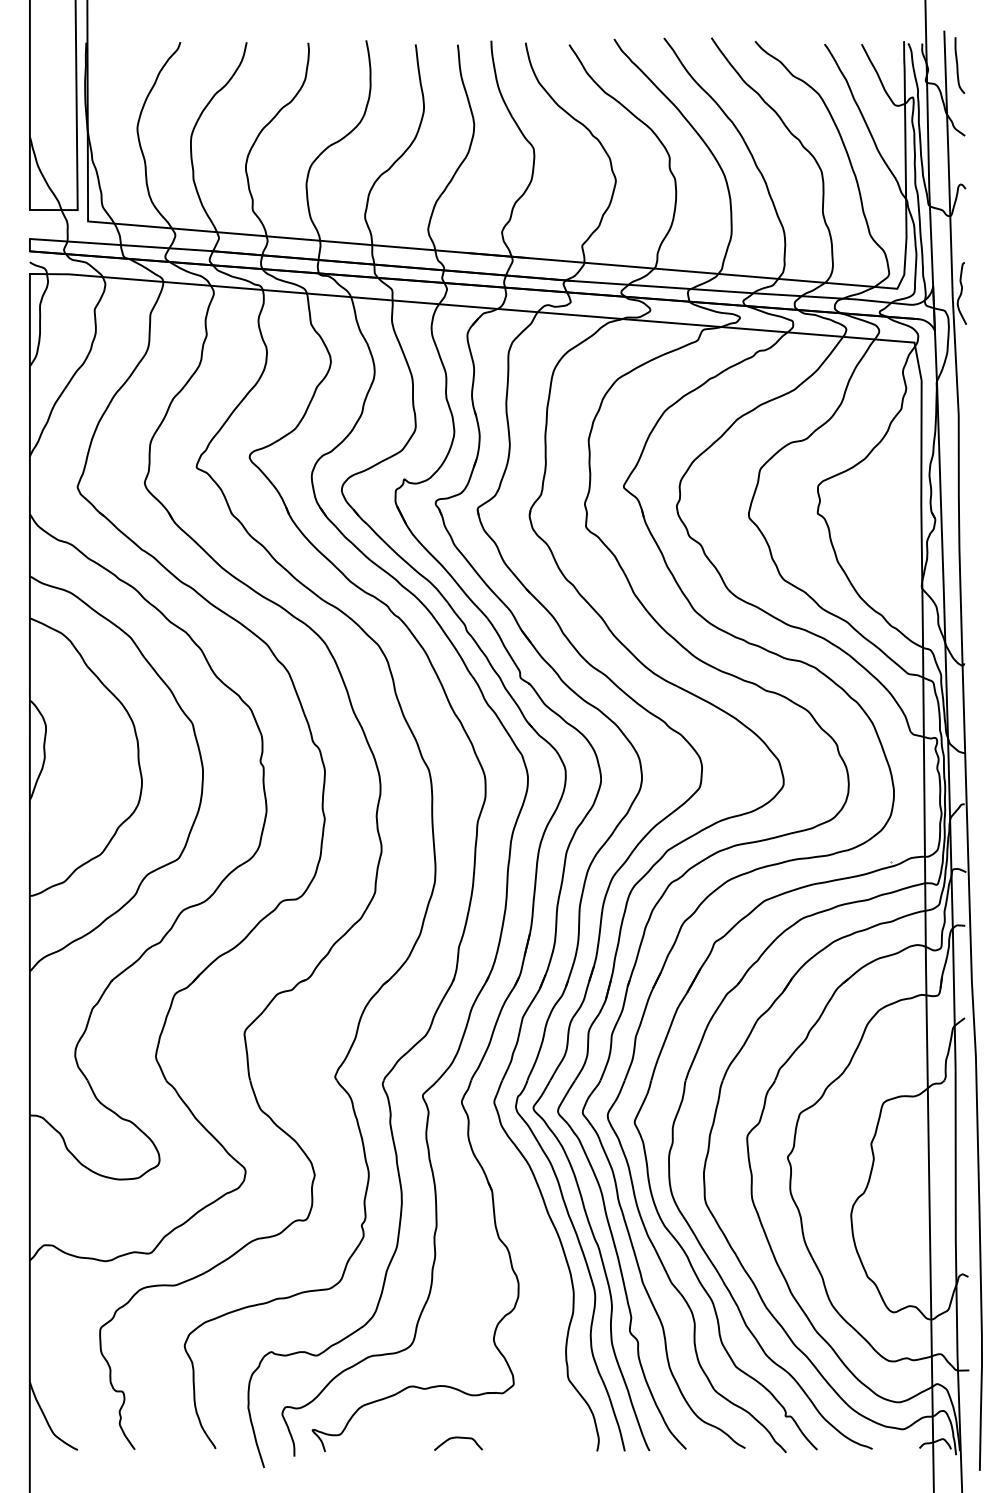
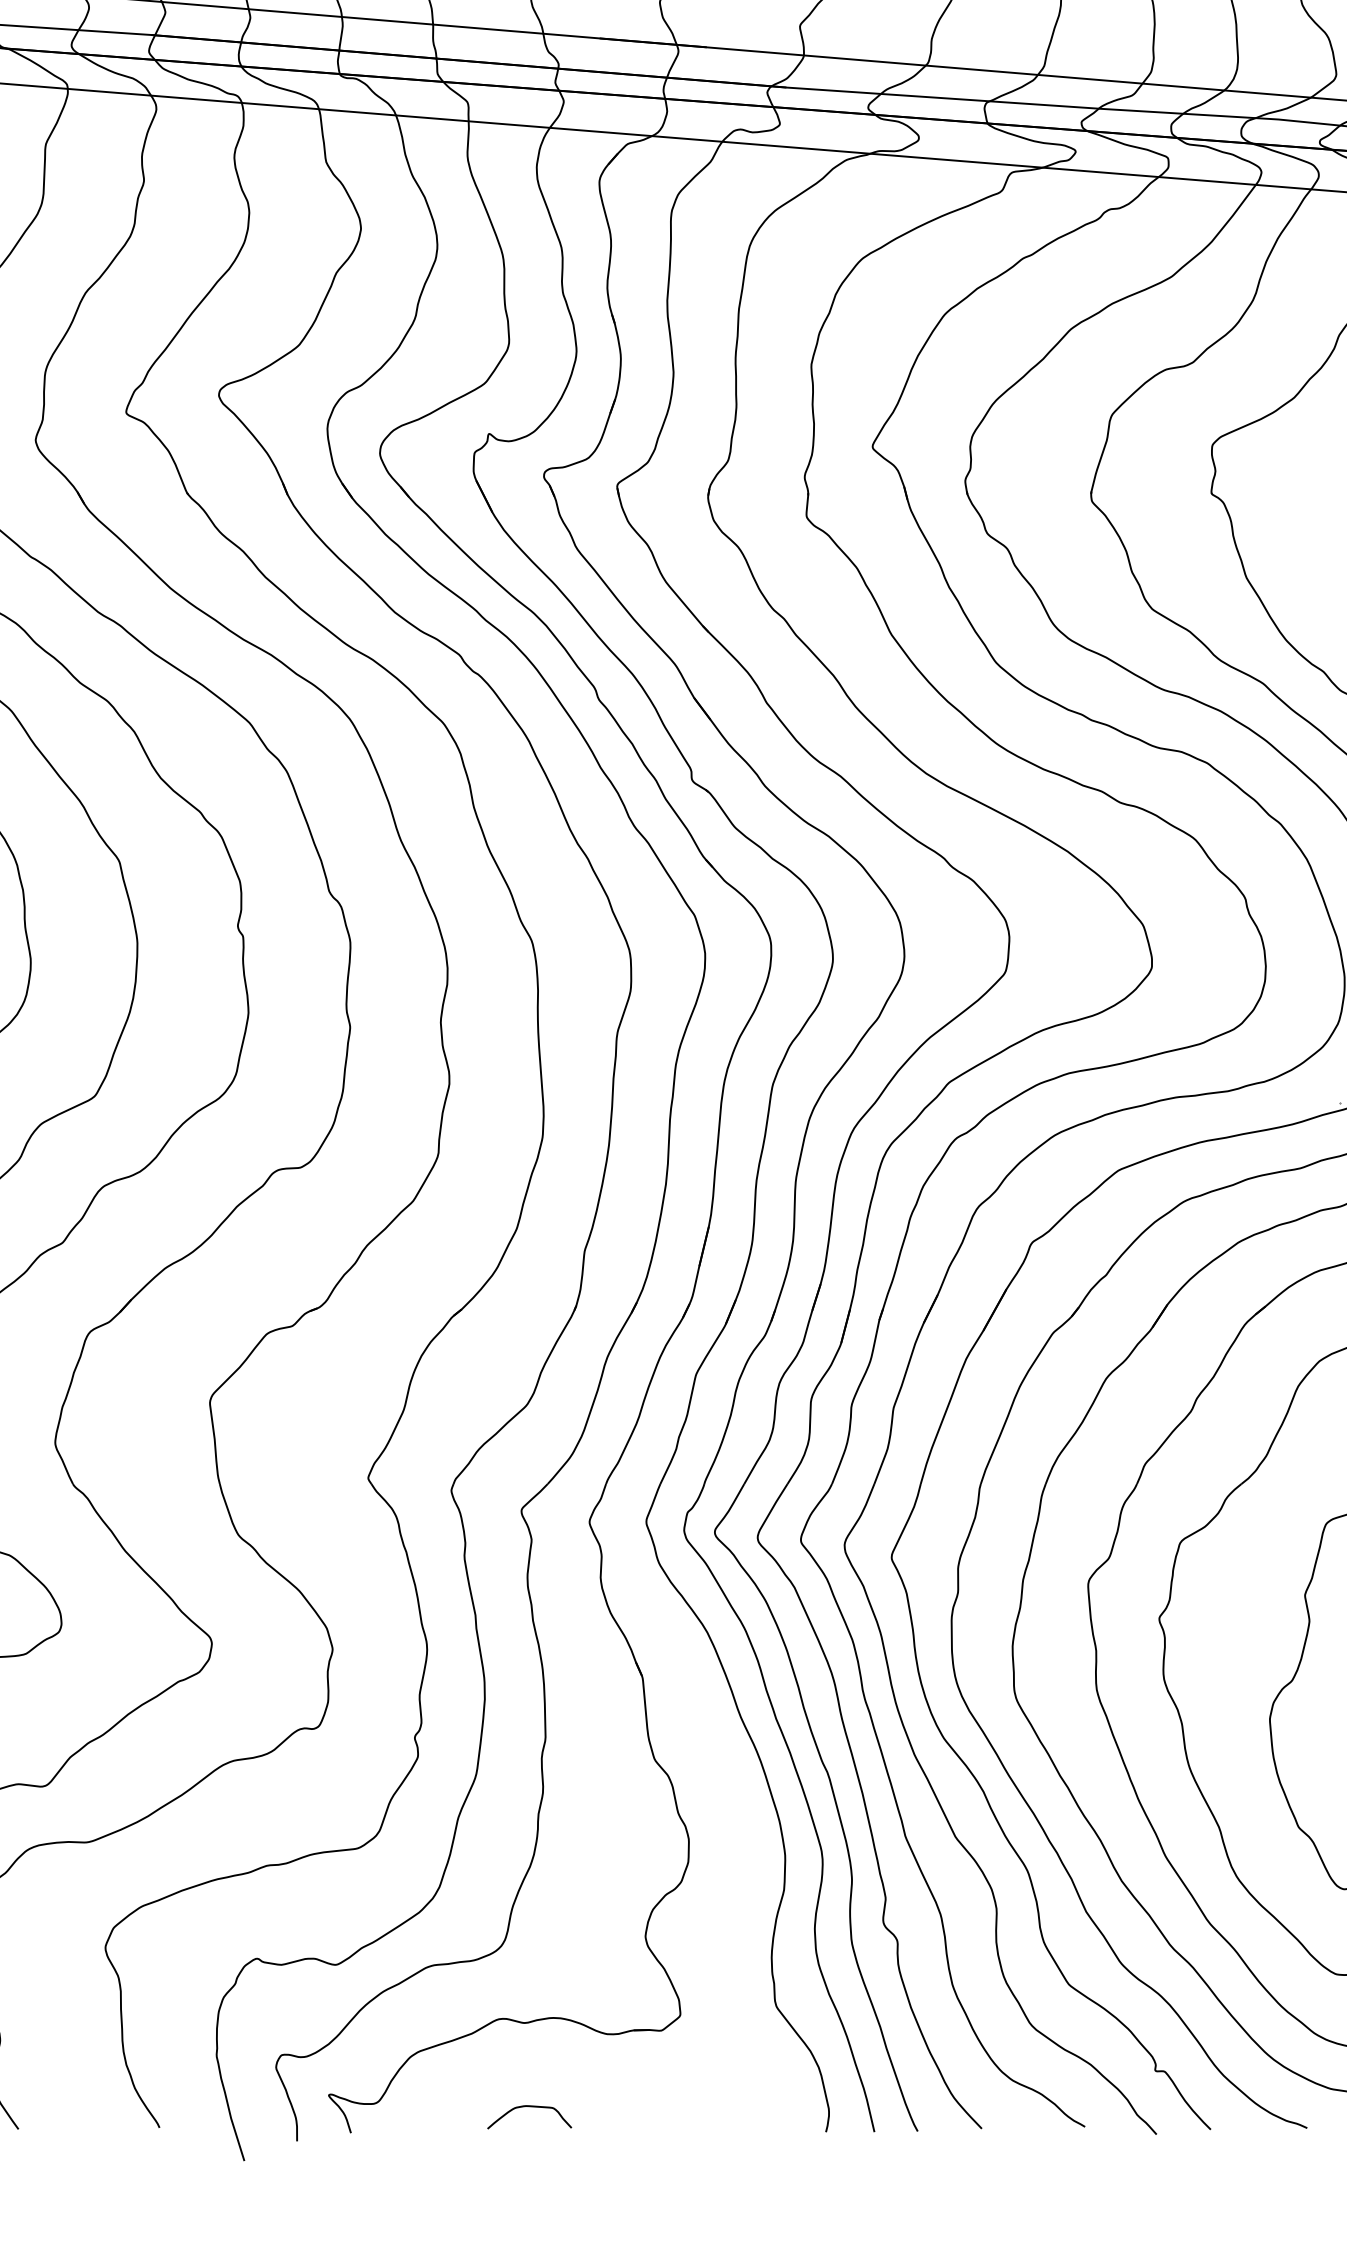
curve: (458, 1438) -> (529, 2107), moved

